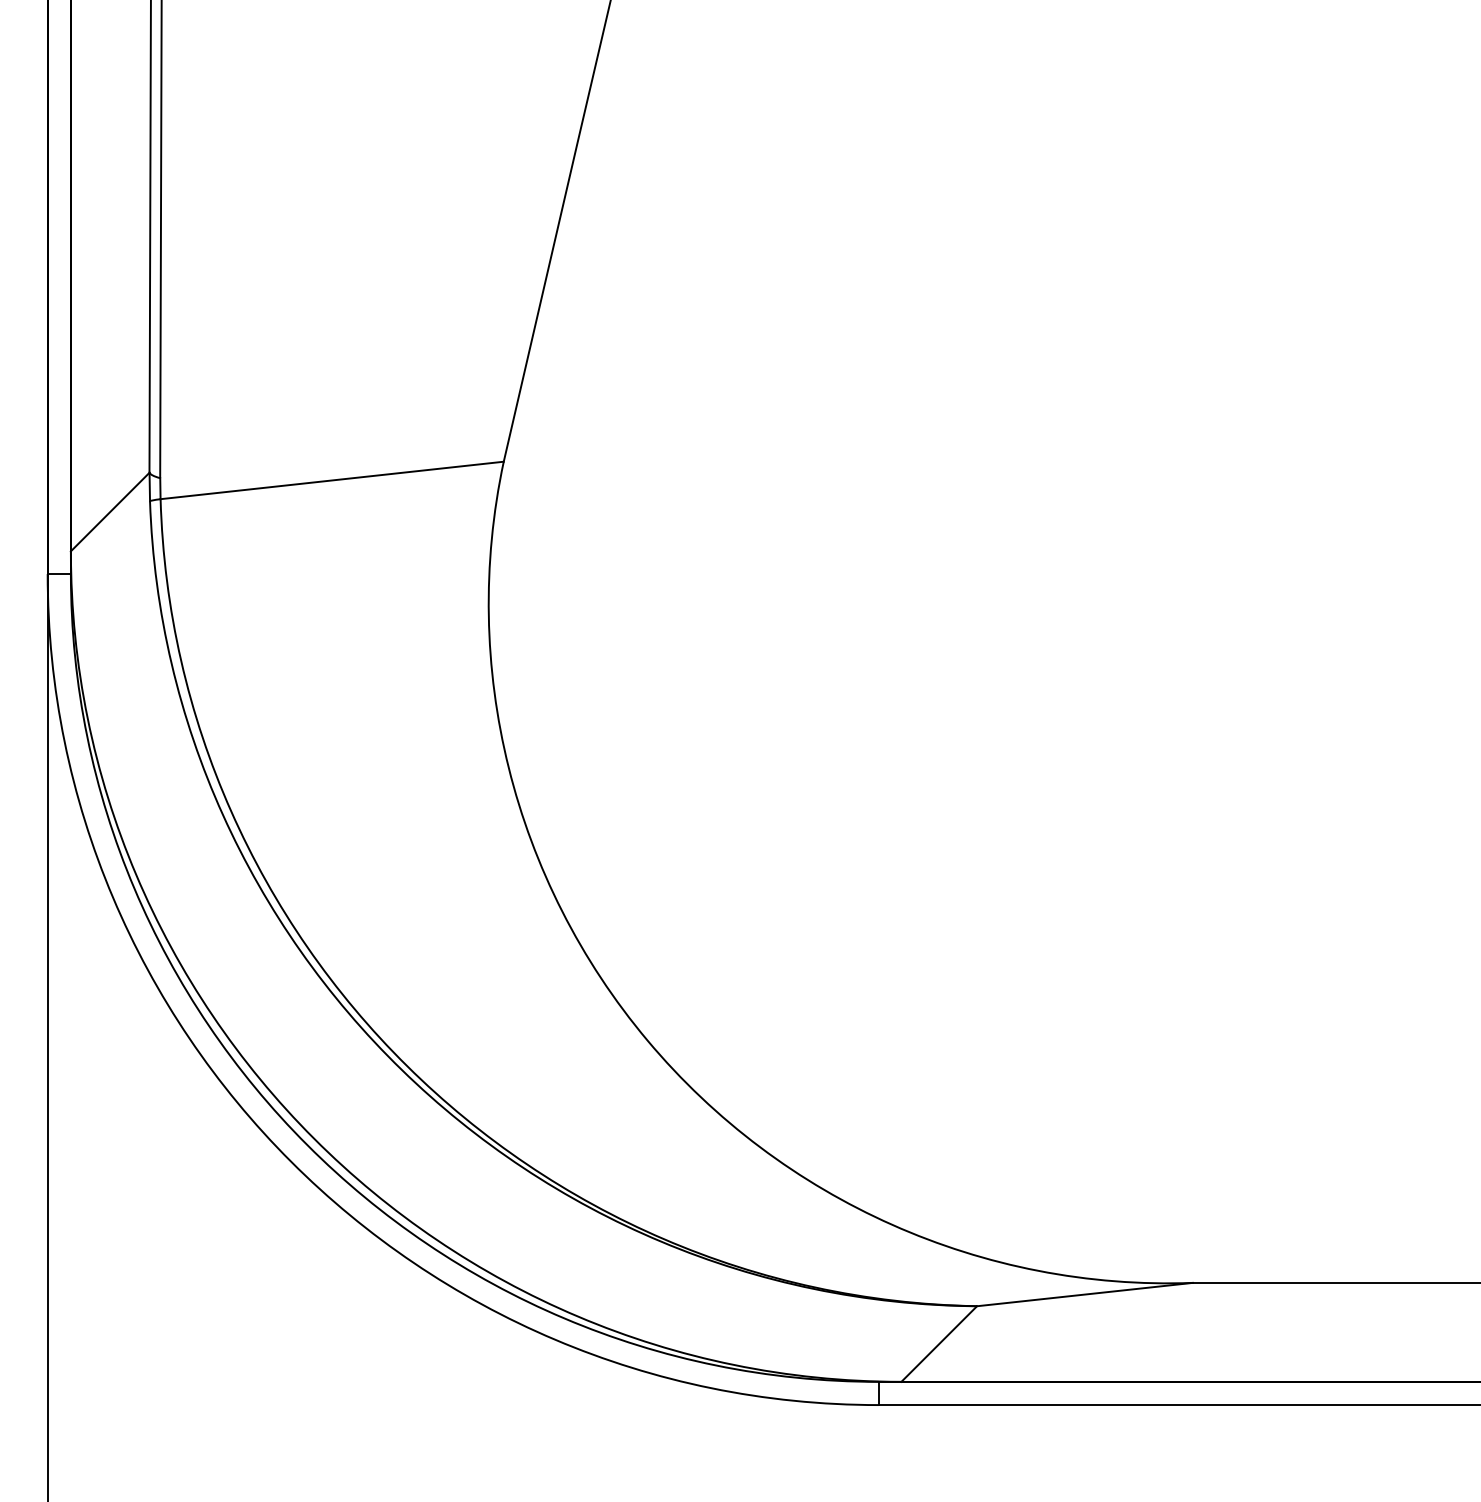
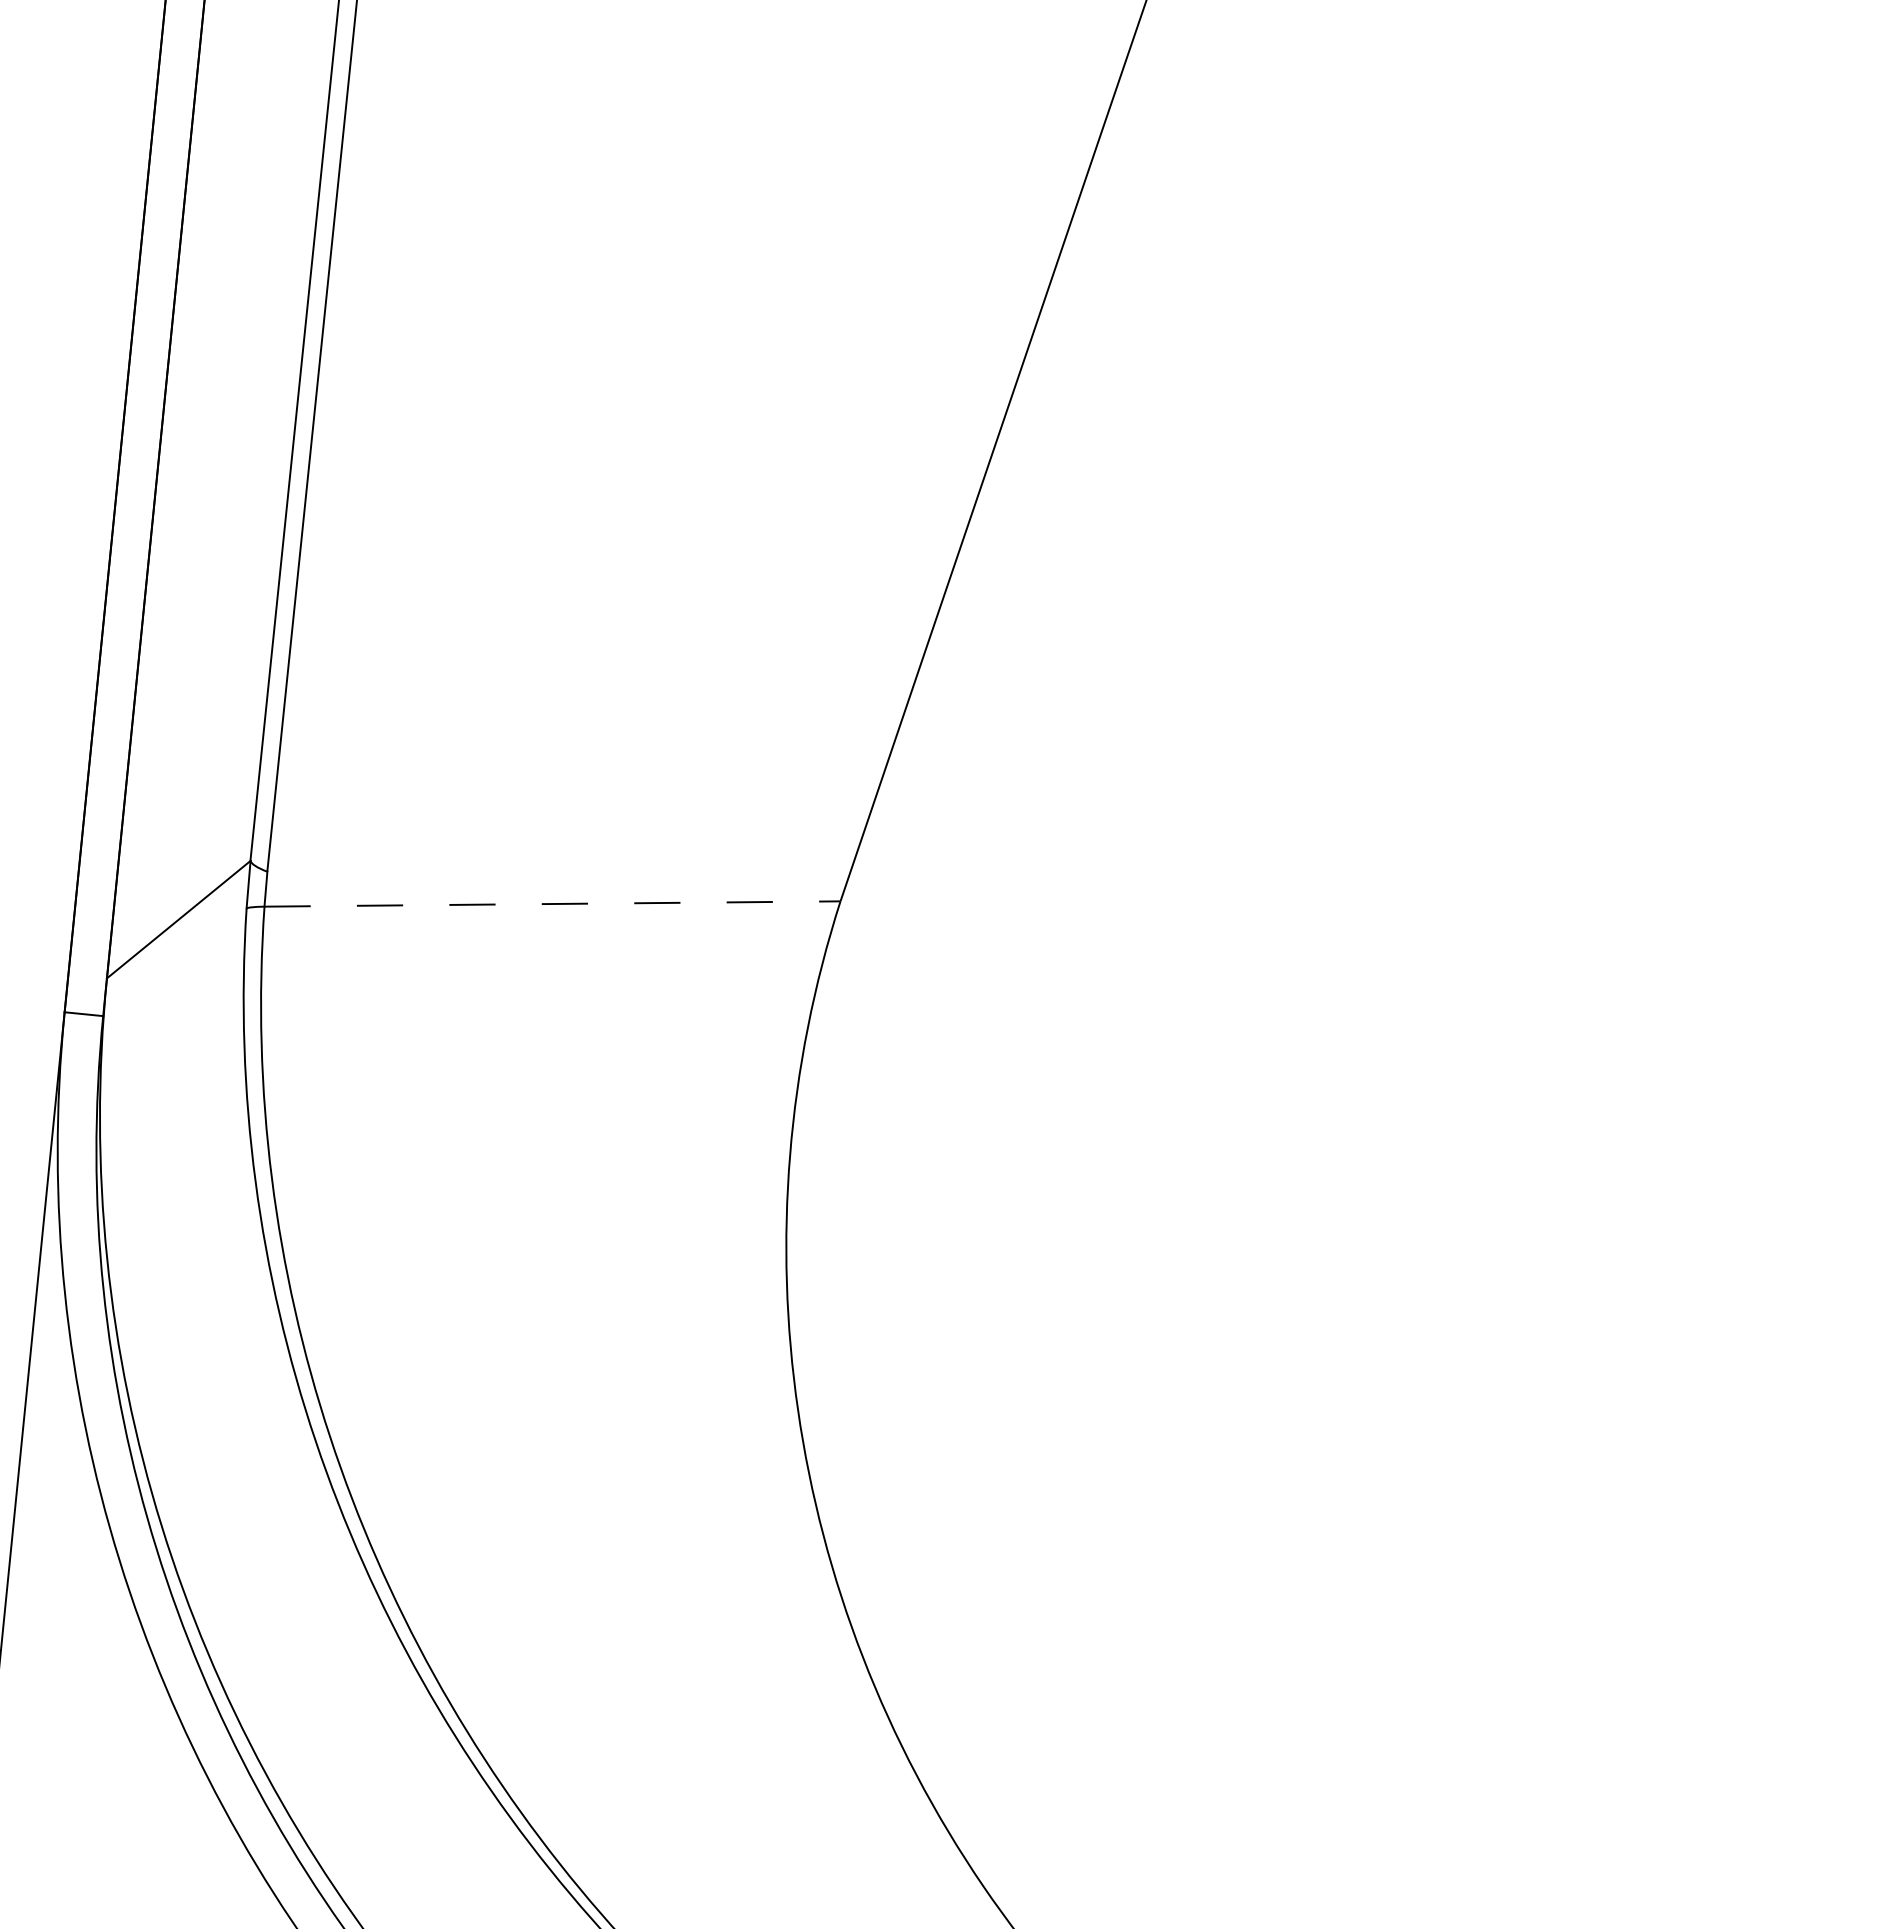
line: (332, 480) -> (553, 904), solid -> dashed

